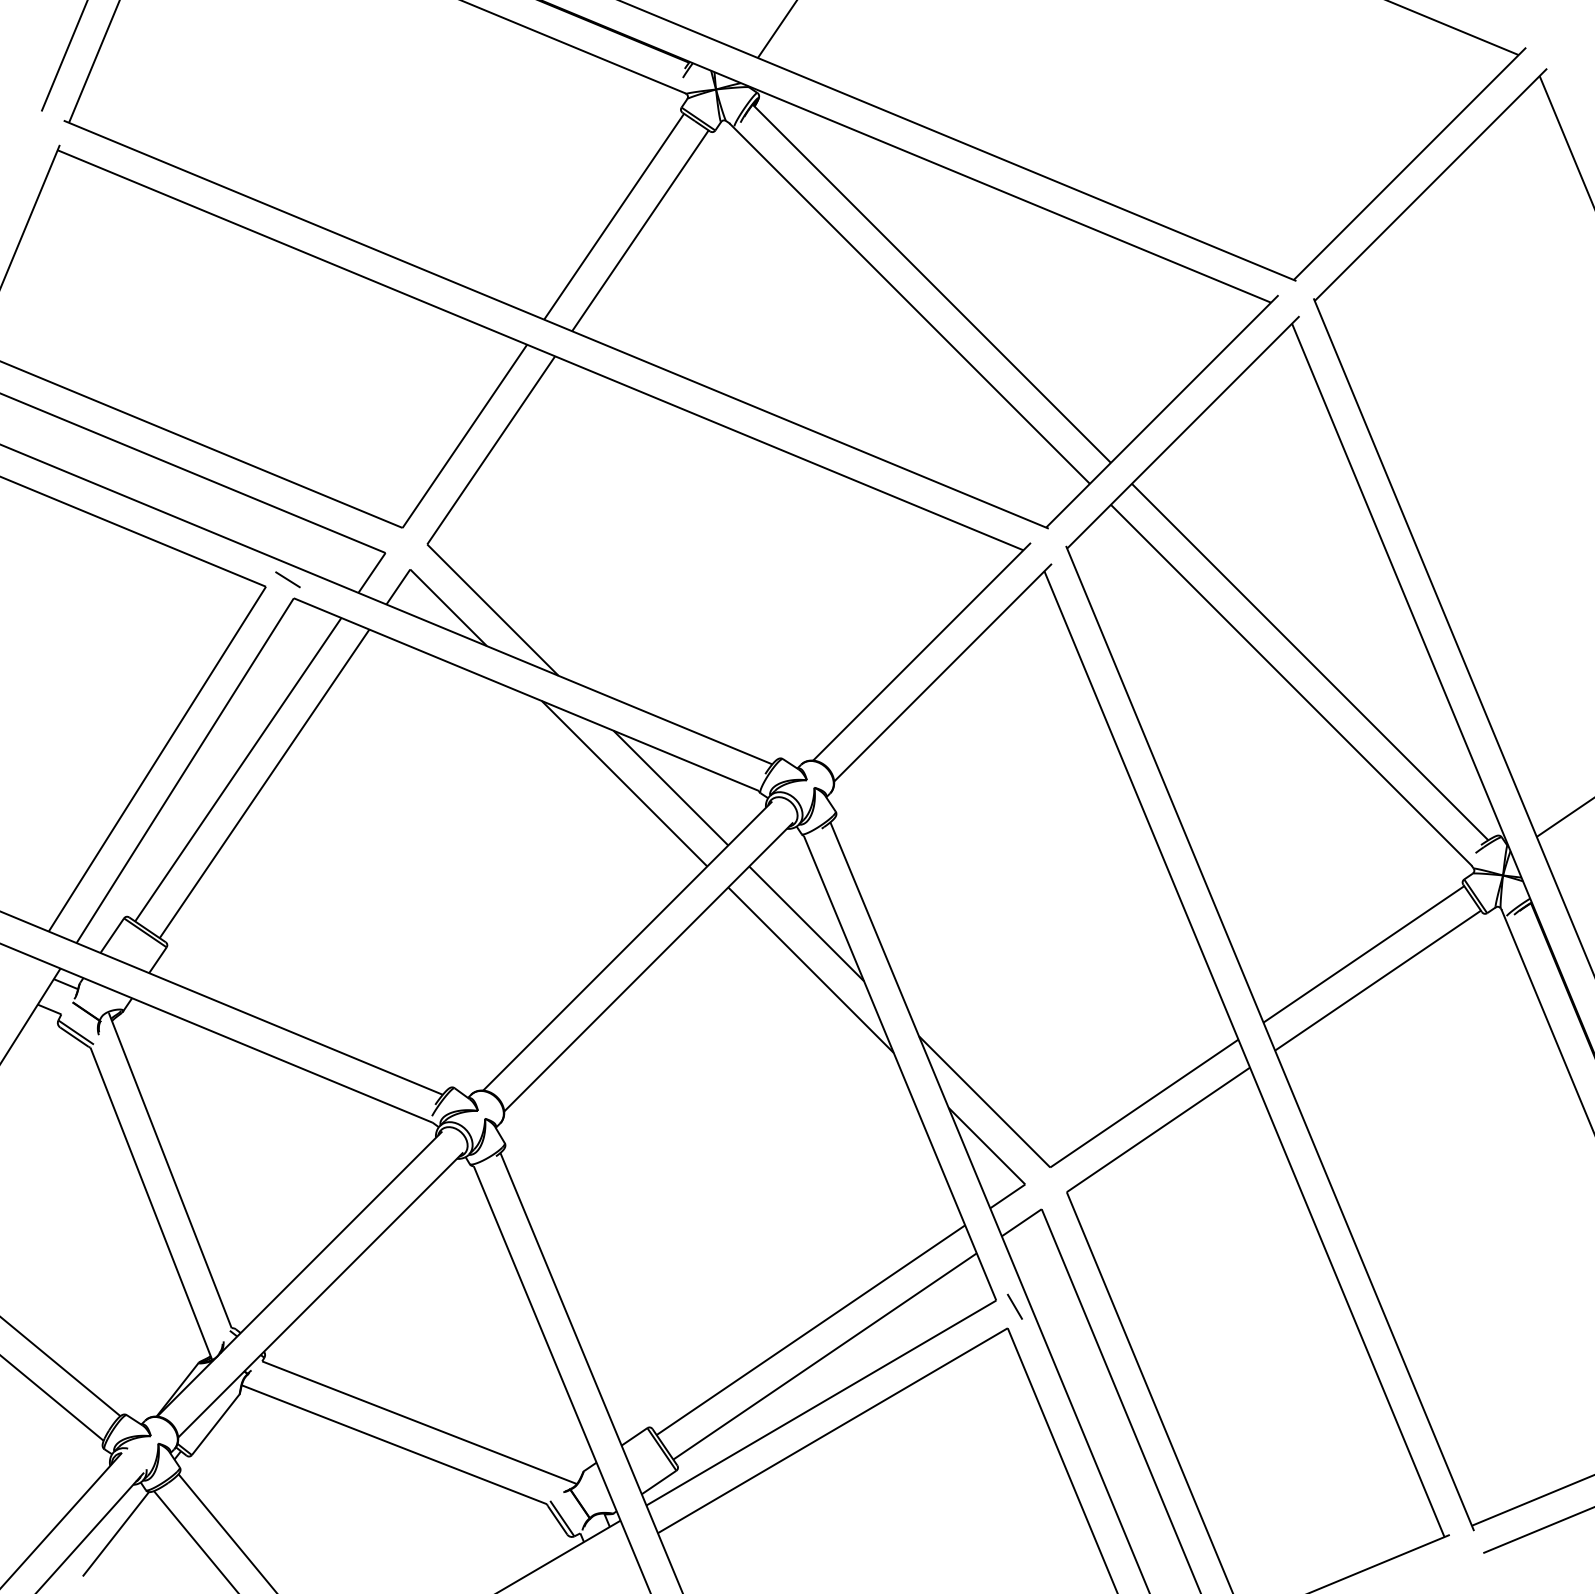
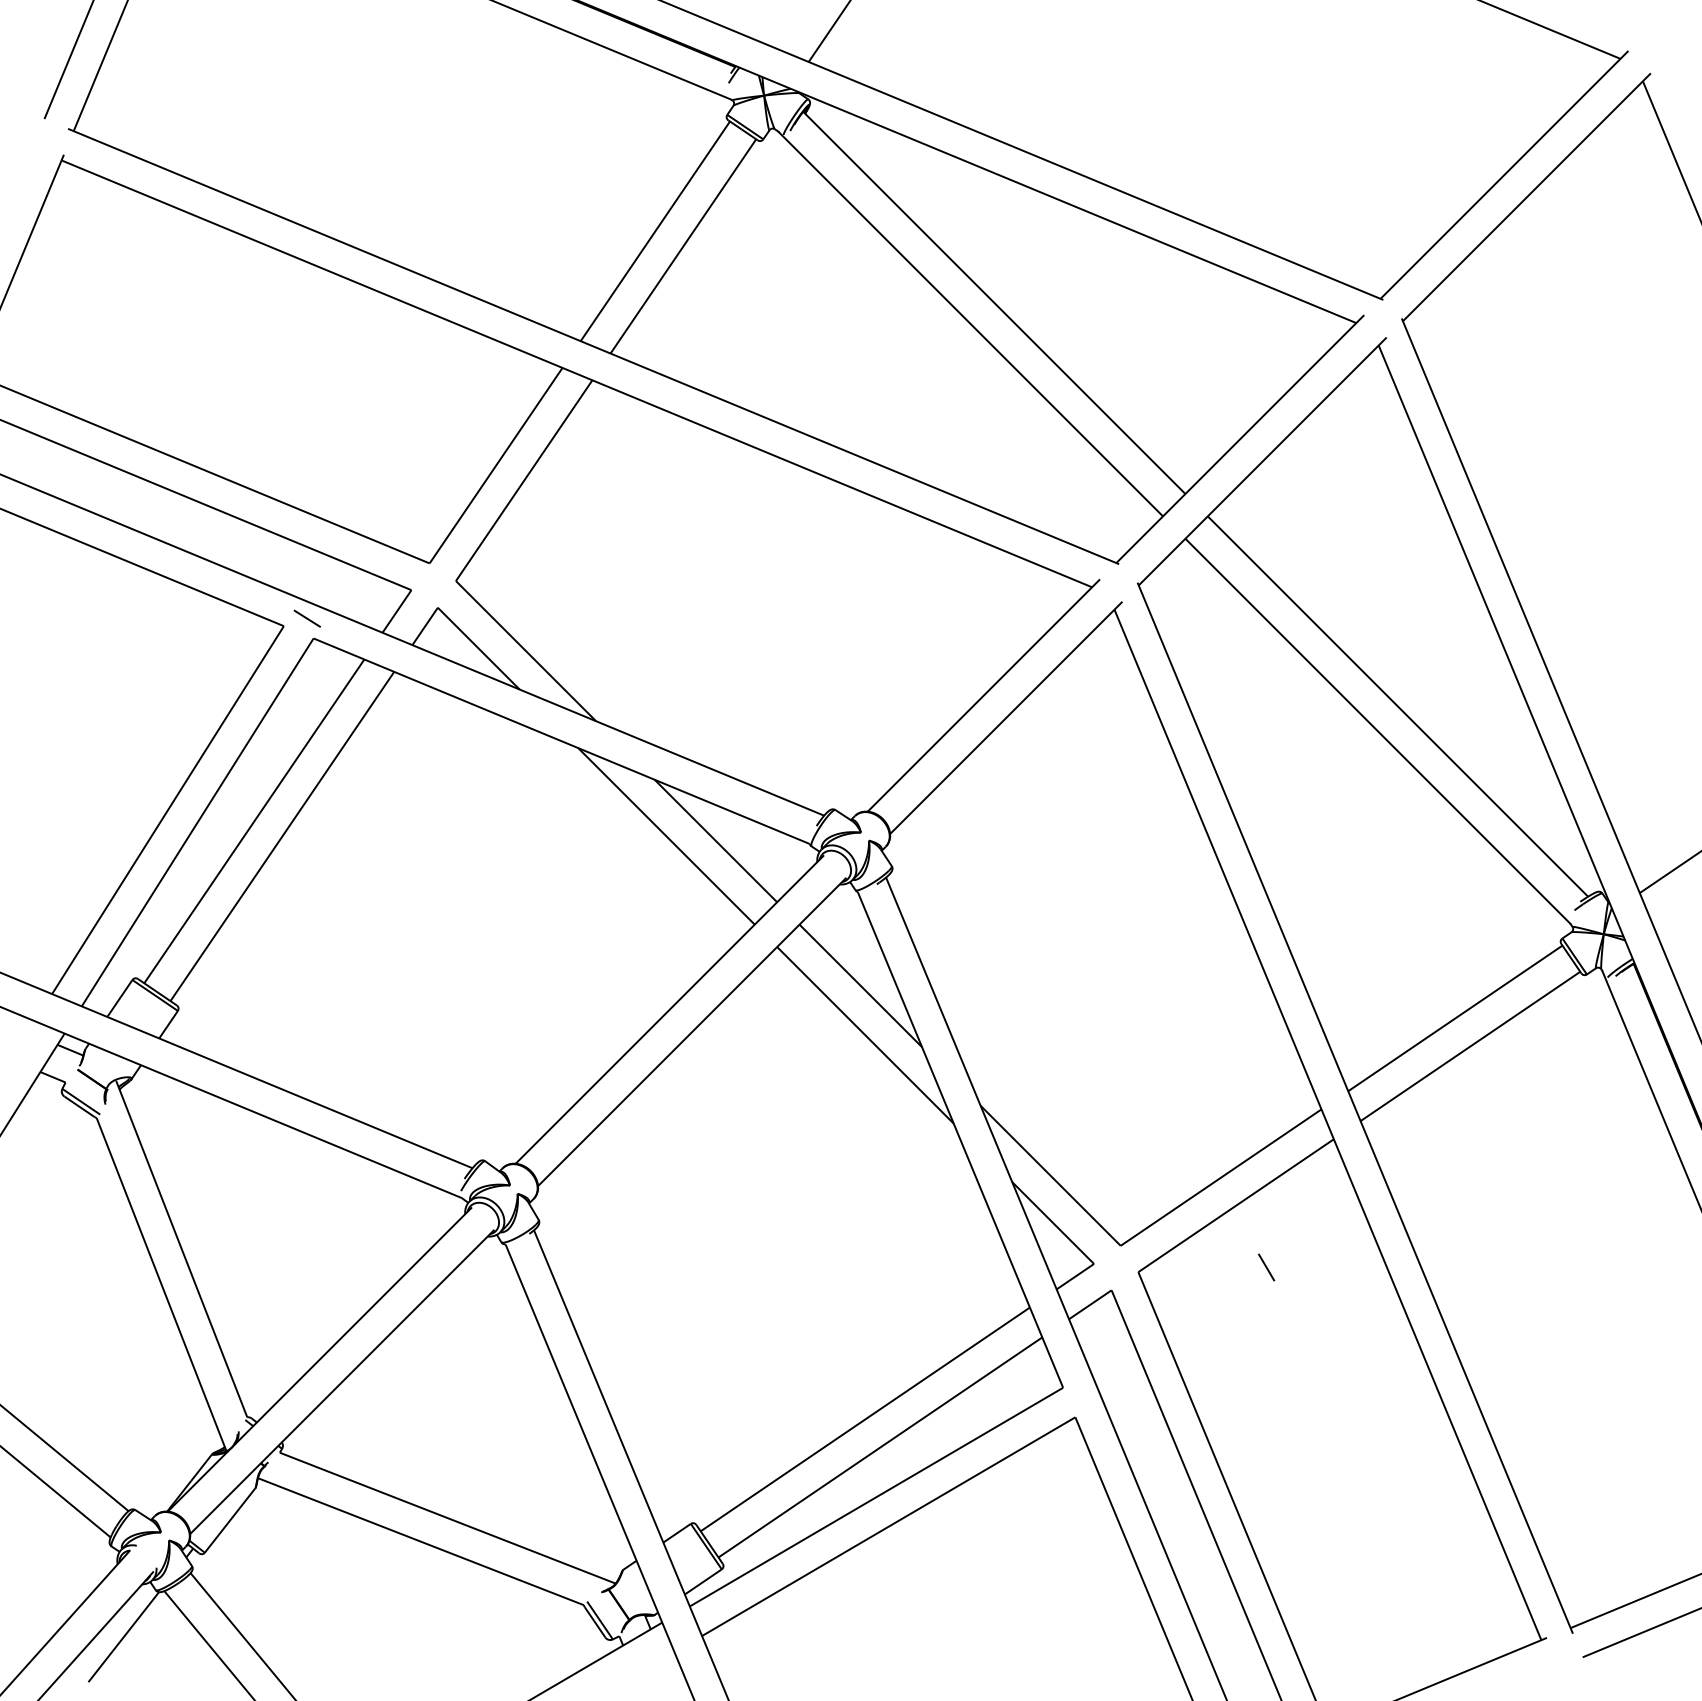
line: (1014, 1306) -> (1266, 1267), moved

